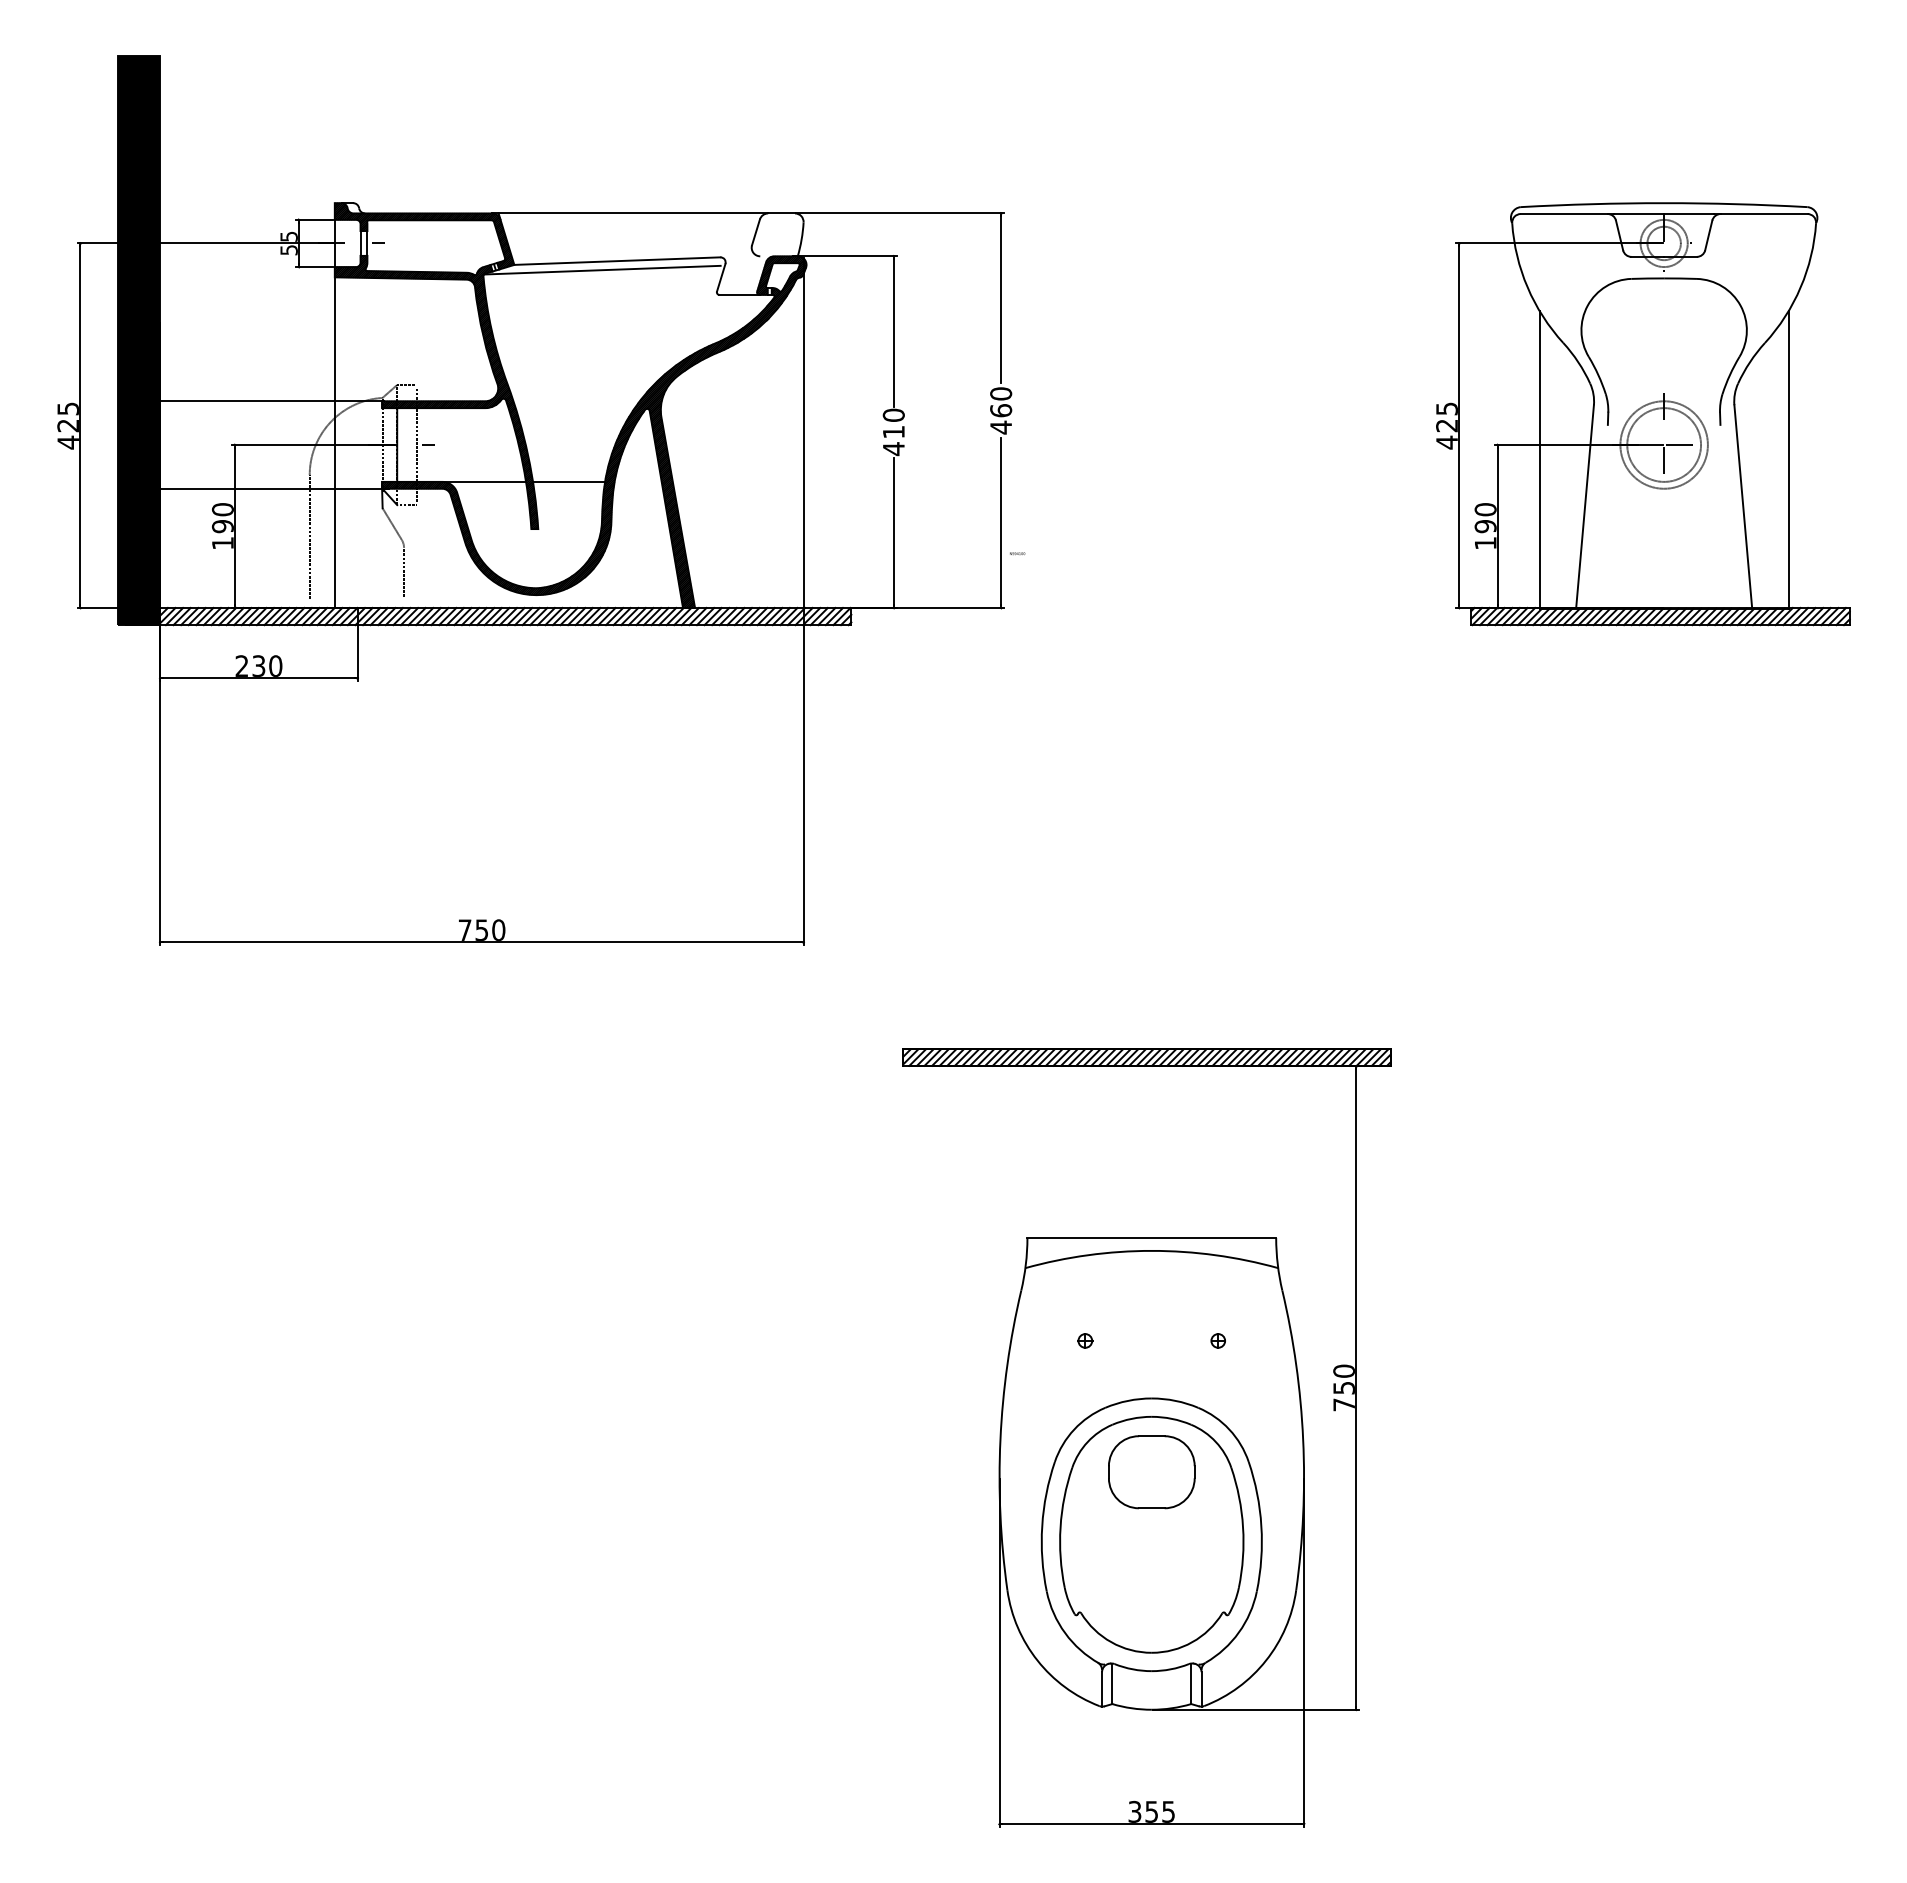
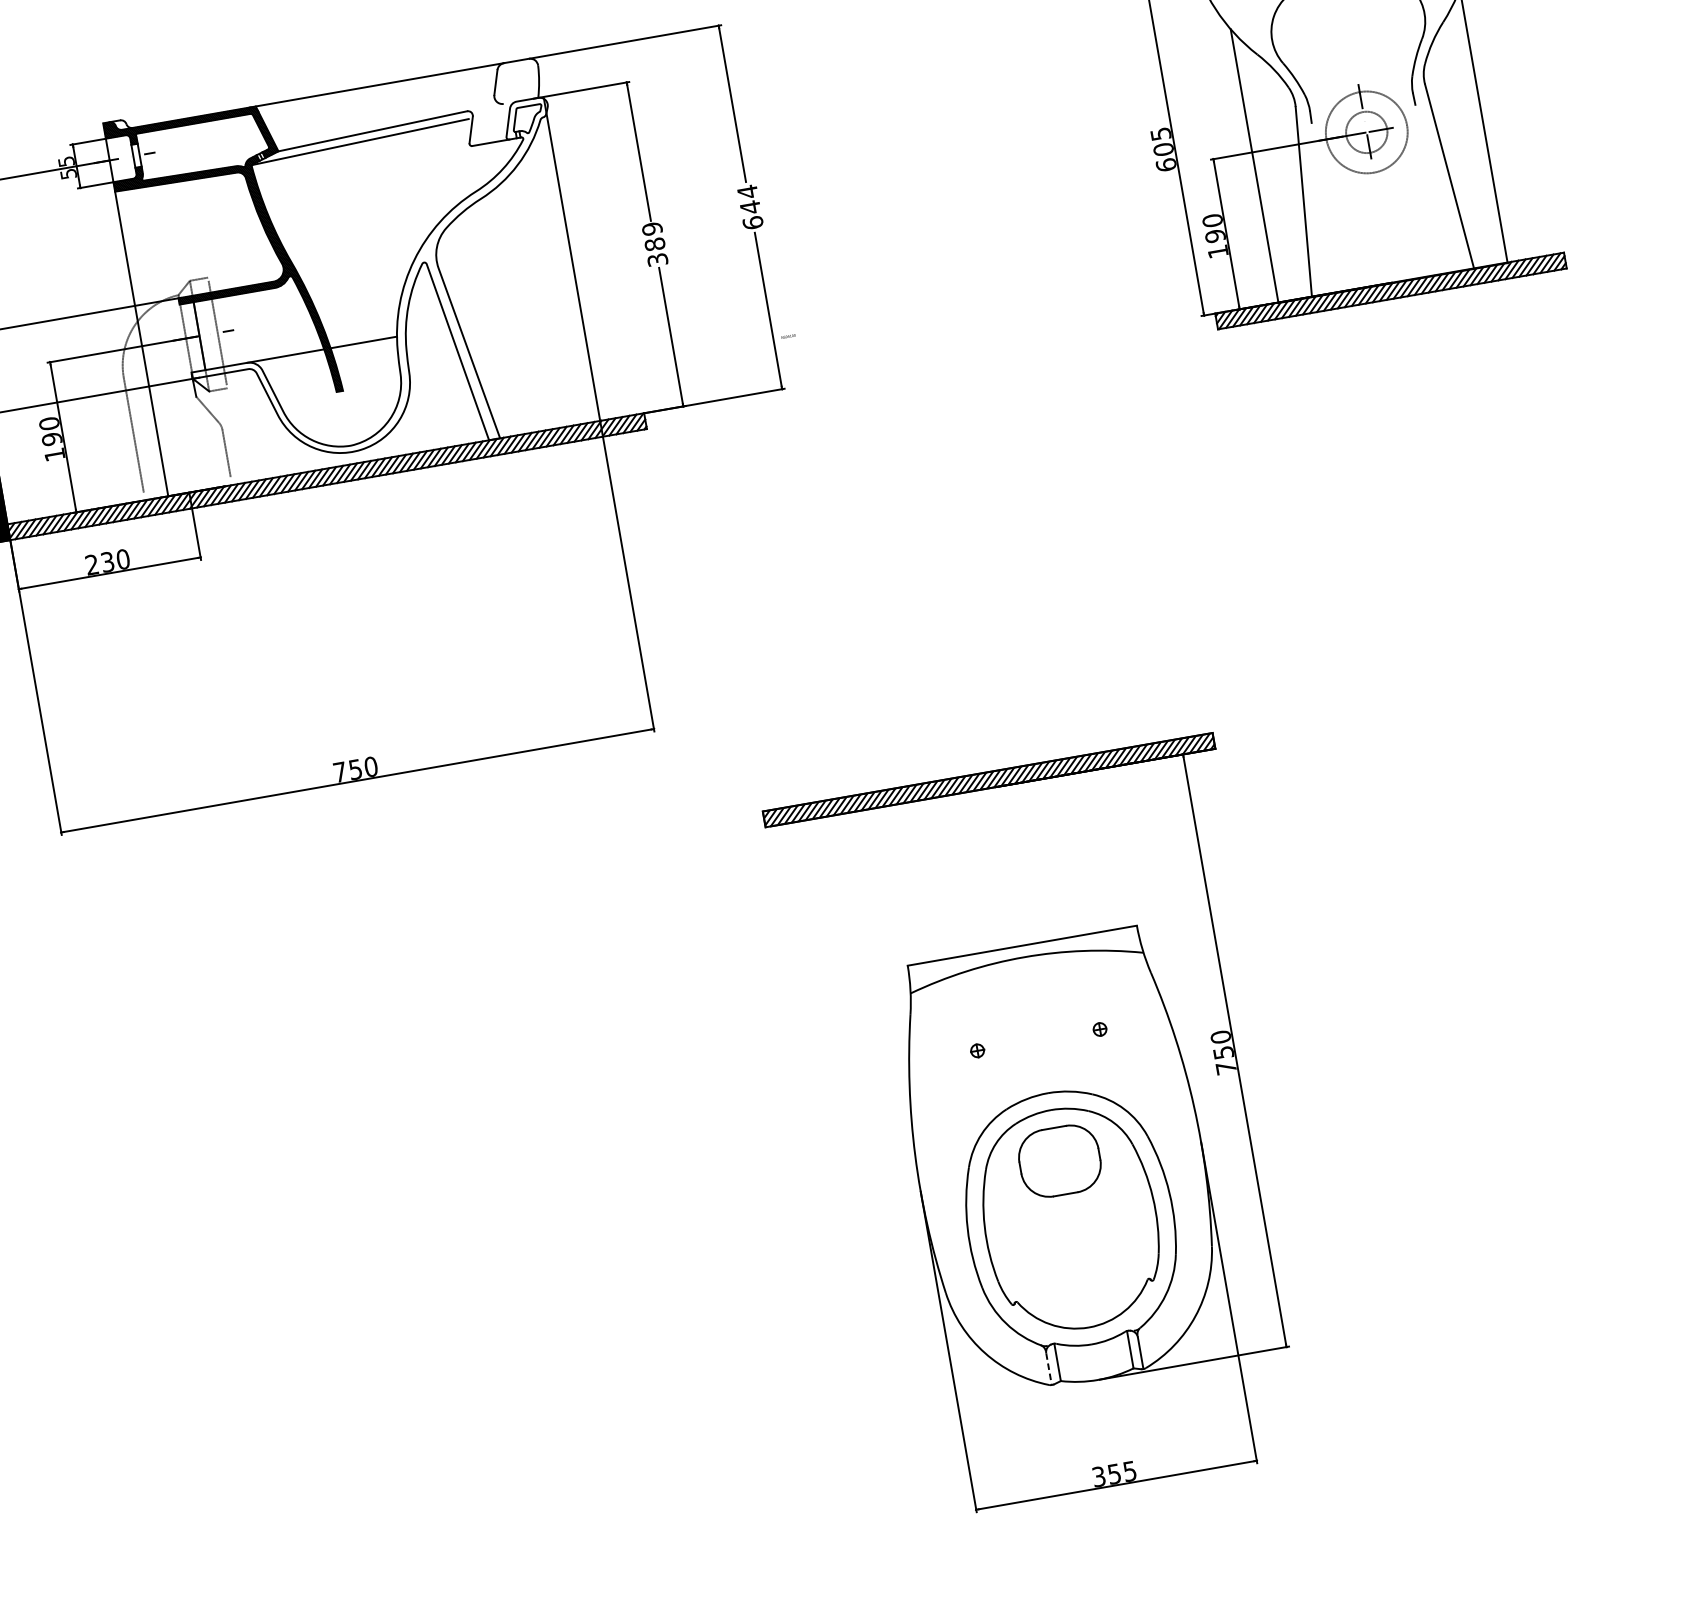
text: (1001, 410) -> (750, 207), 460 -> 644
hatch: (593, 431) -> (378, 292), removed
text: (893, 432) -> (654, 244), 410 -> 389
text: (1446, 434) -> (1164, 157), 425 -> 605
circle: (1664, 444) -> (1367, 131), size x0.6
line: (1102, 1689) -> (1049, 1369), solid -> dashed

